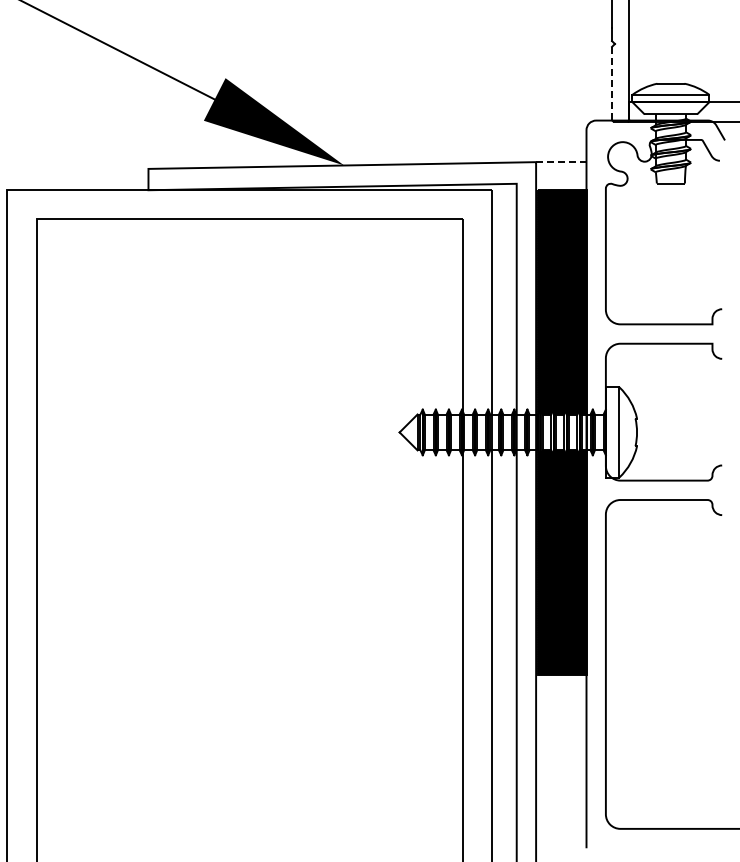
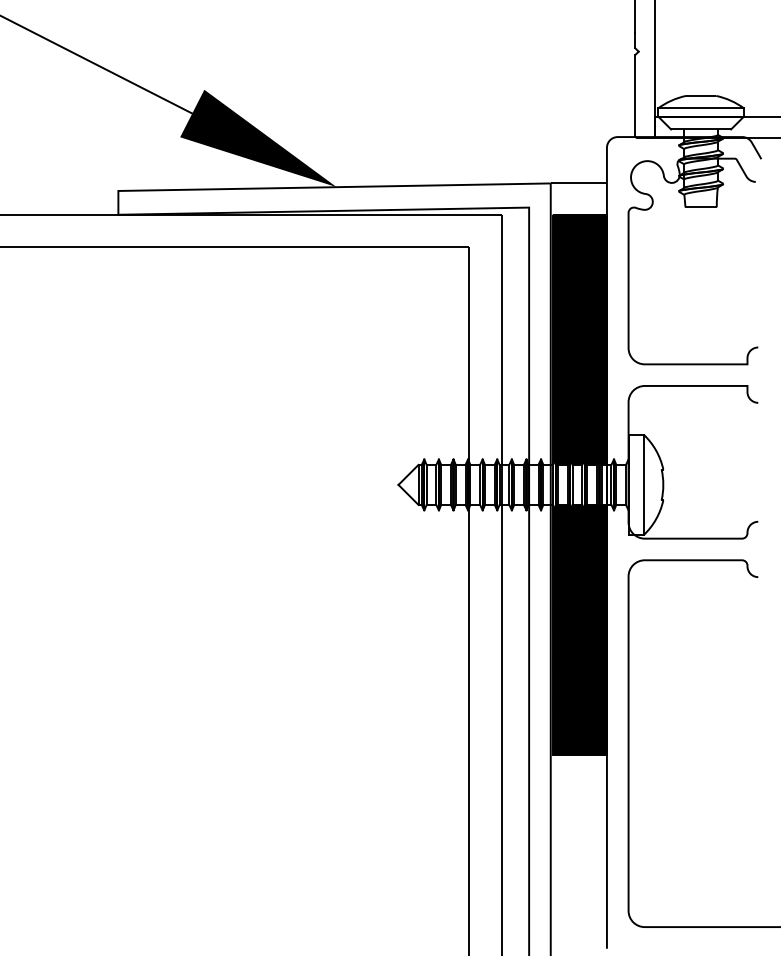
line: (612, 83) -> (635, 95), dashed -> solid
line: (561, 162) -> (579, 183), dashed -> solid

